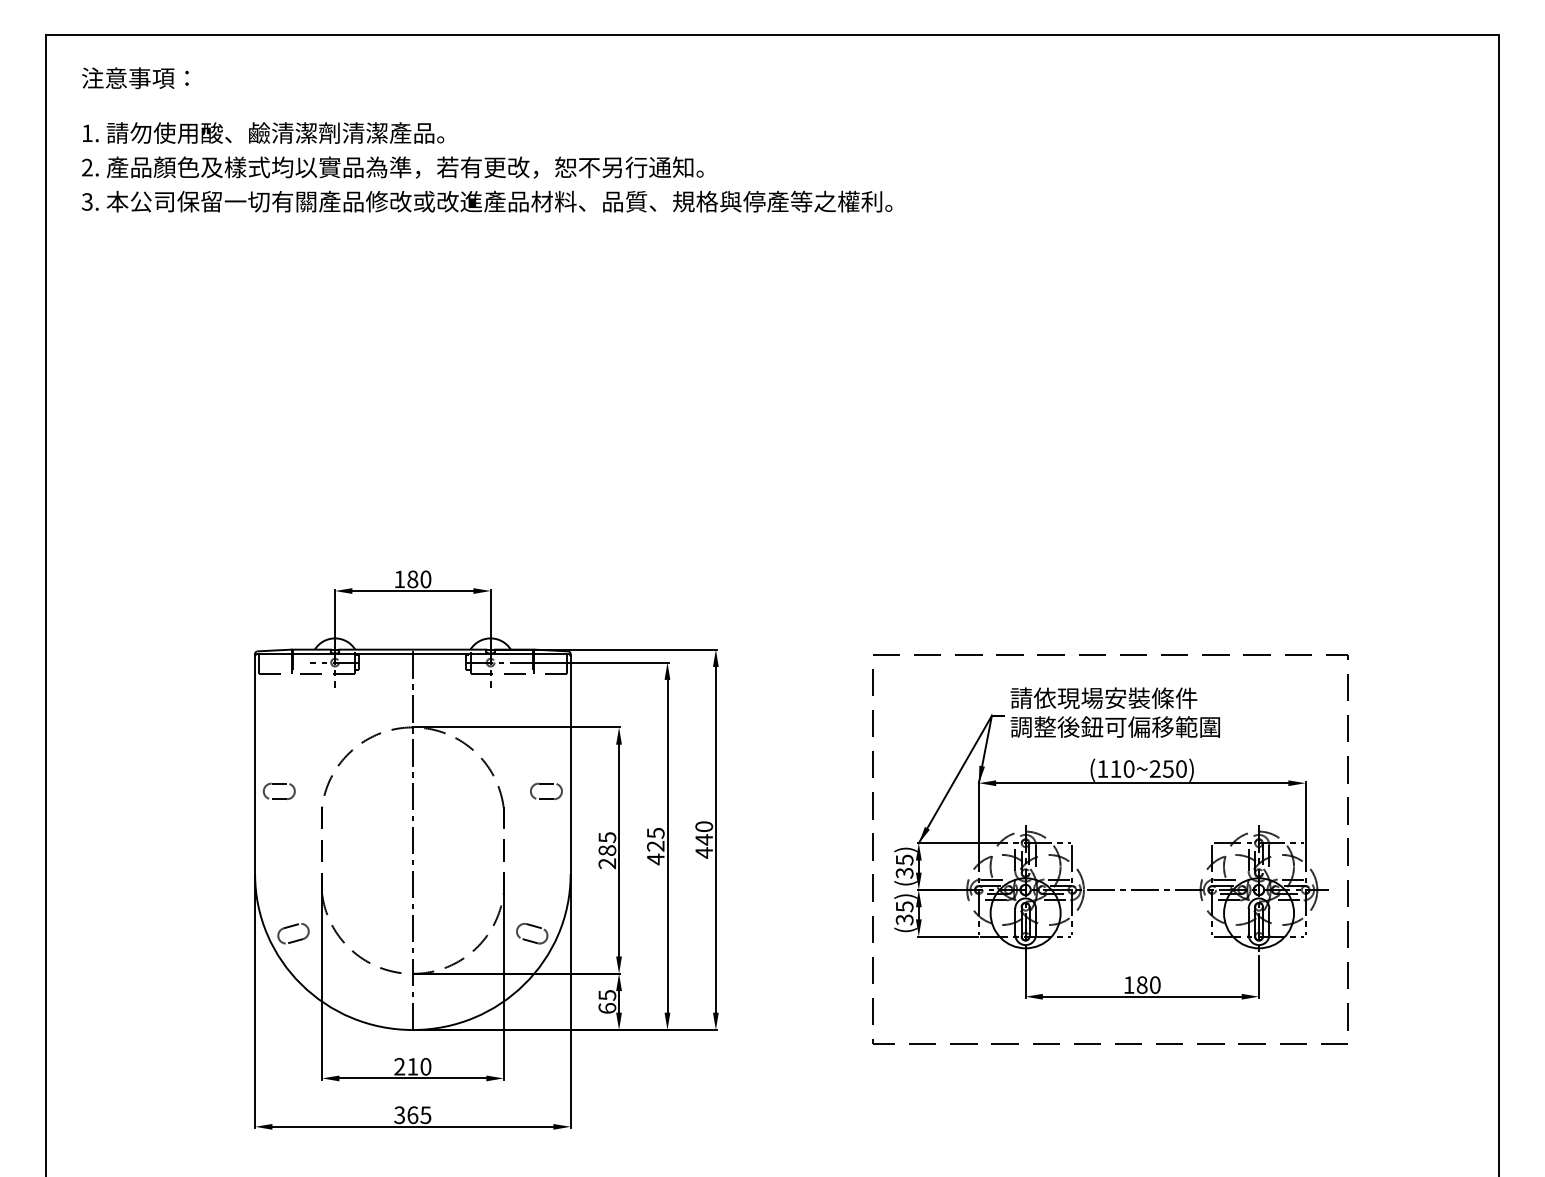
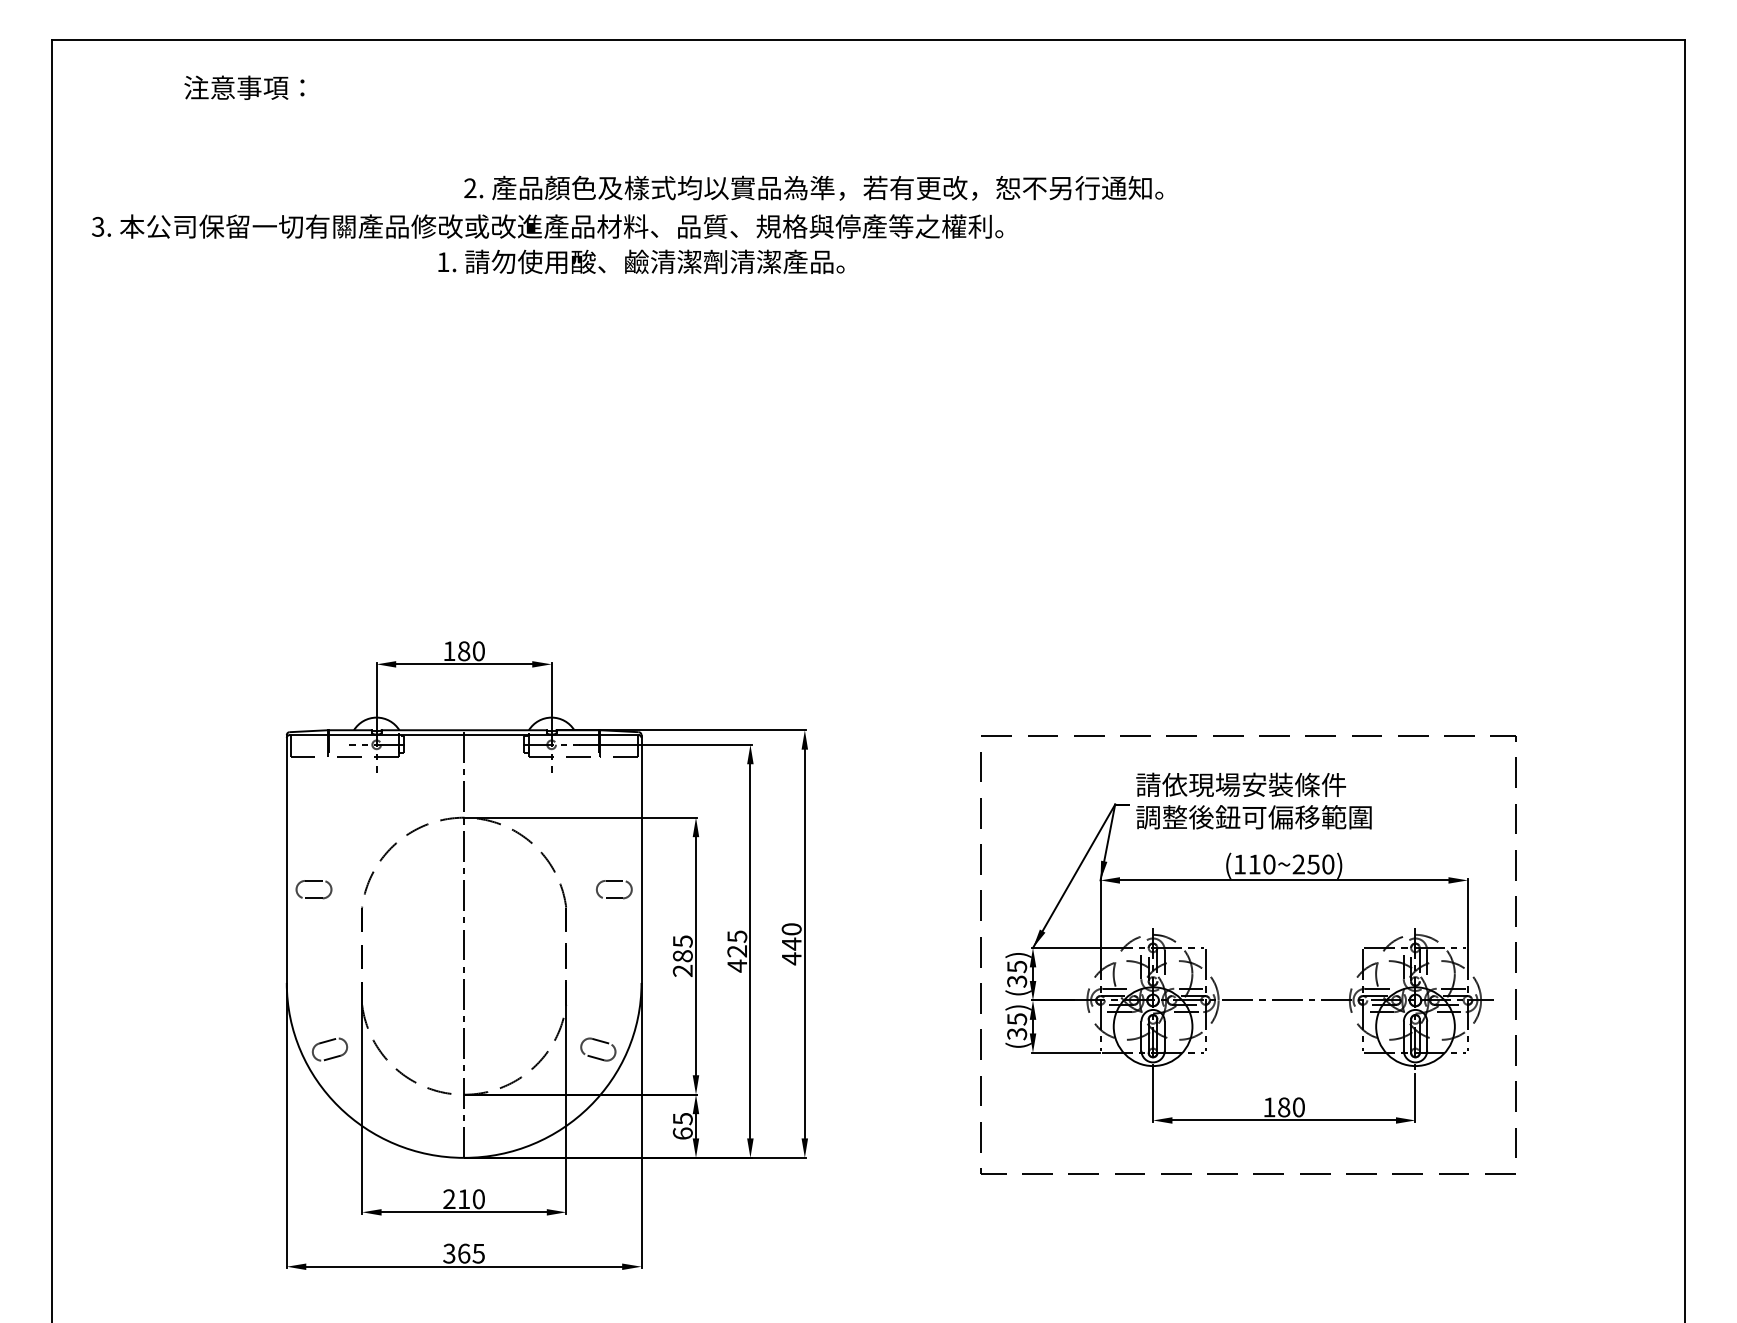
text: (135, 78) -> (244, 88), moved
text: (263, 132) -> (641, 261), moved
text: (392, 167) -> (813, 188), moved

